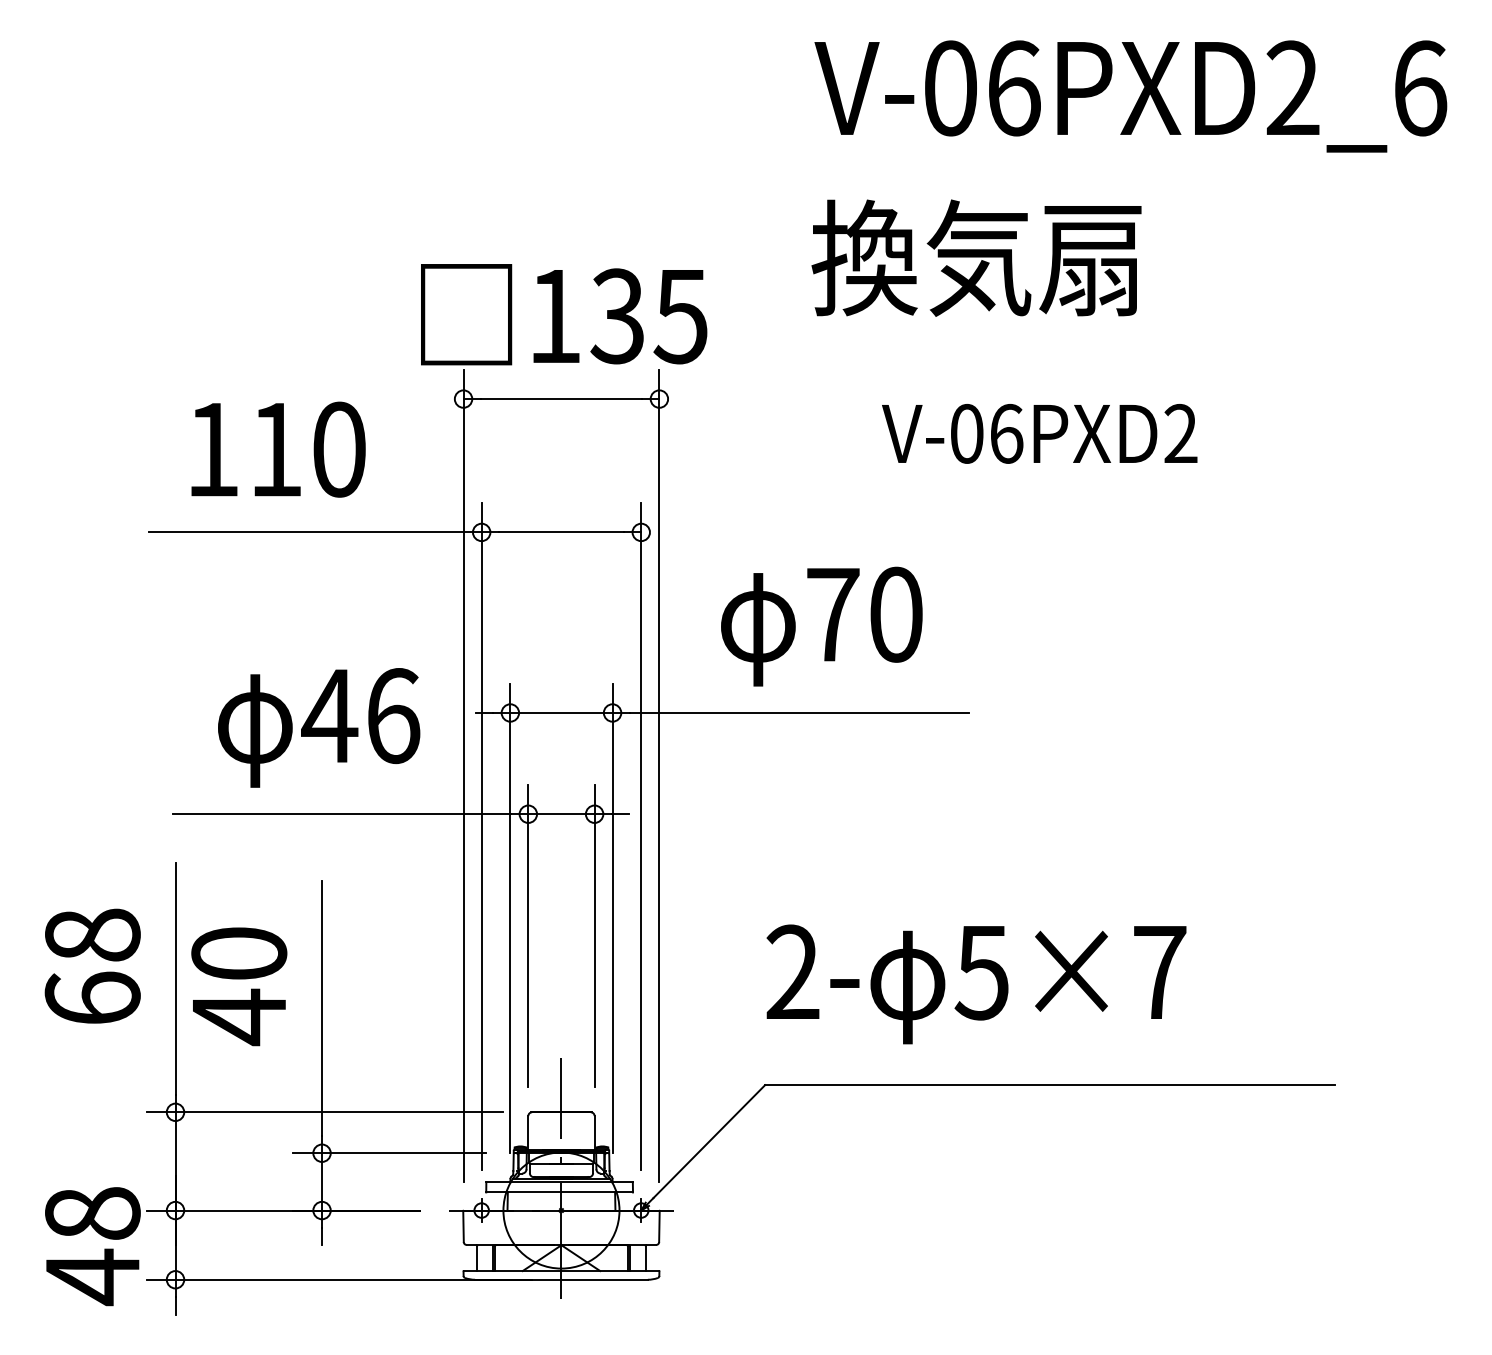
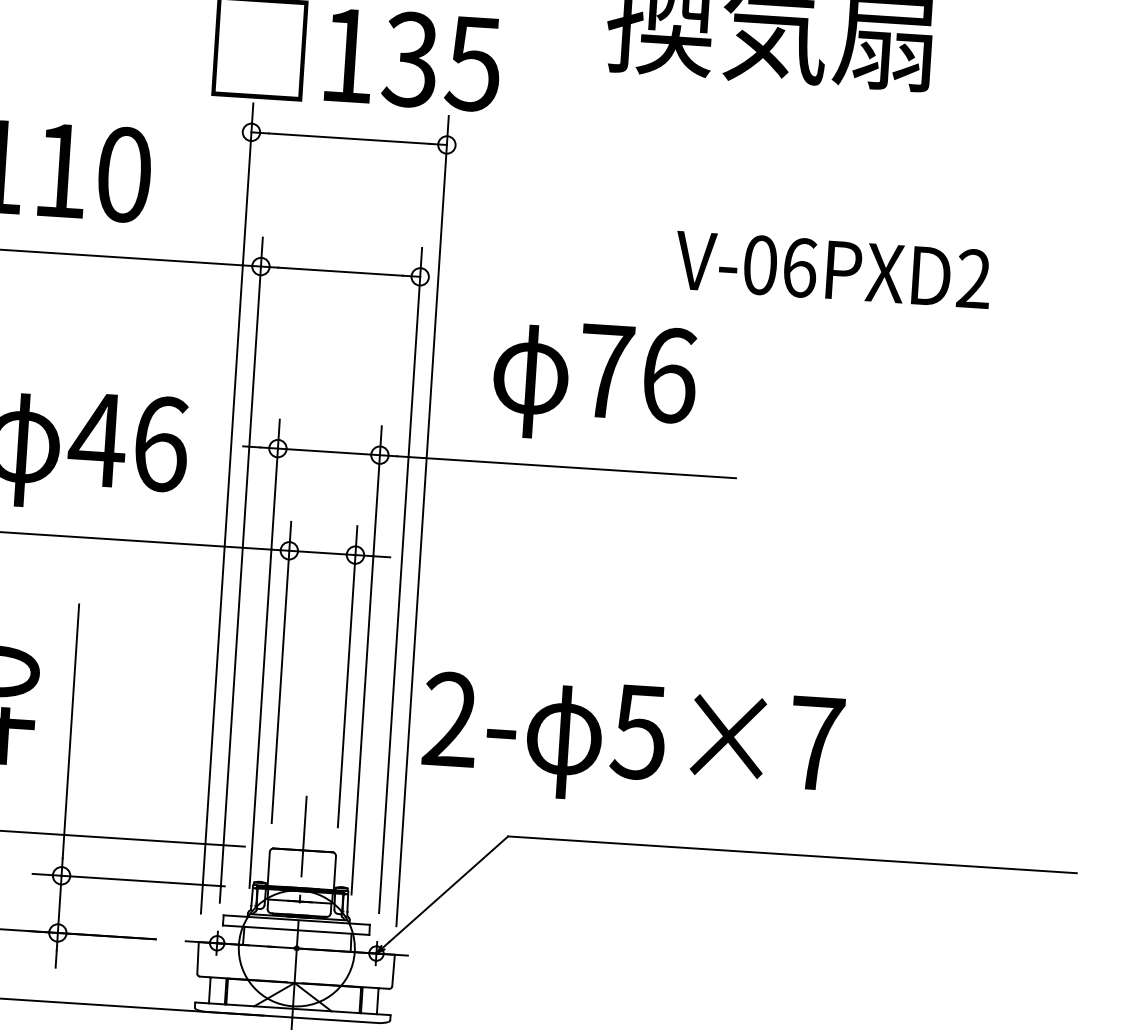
text: (1039, 433) -> (832, 269), moved
text: (896, 614) -> (669, 375), 70 -> 76
text: (976, 984) -> (632, 743), moved

